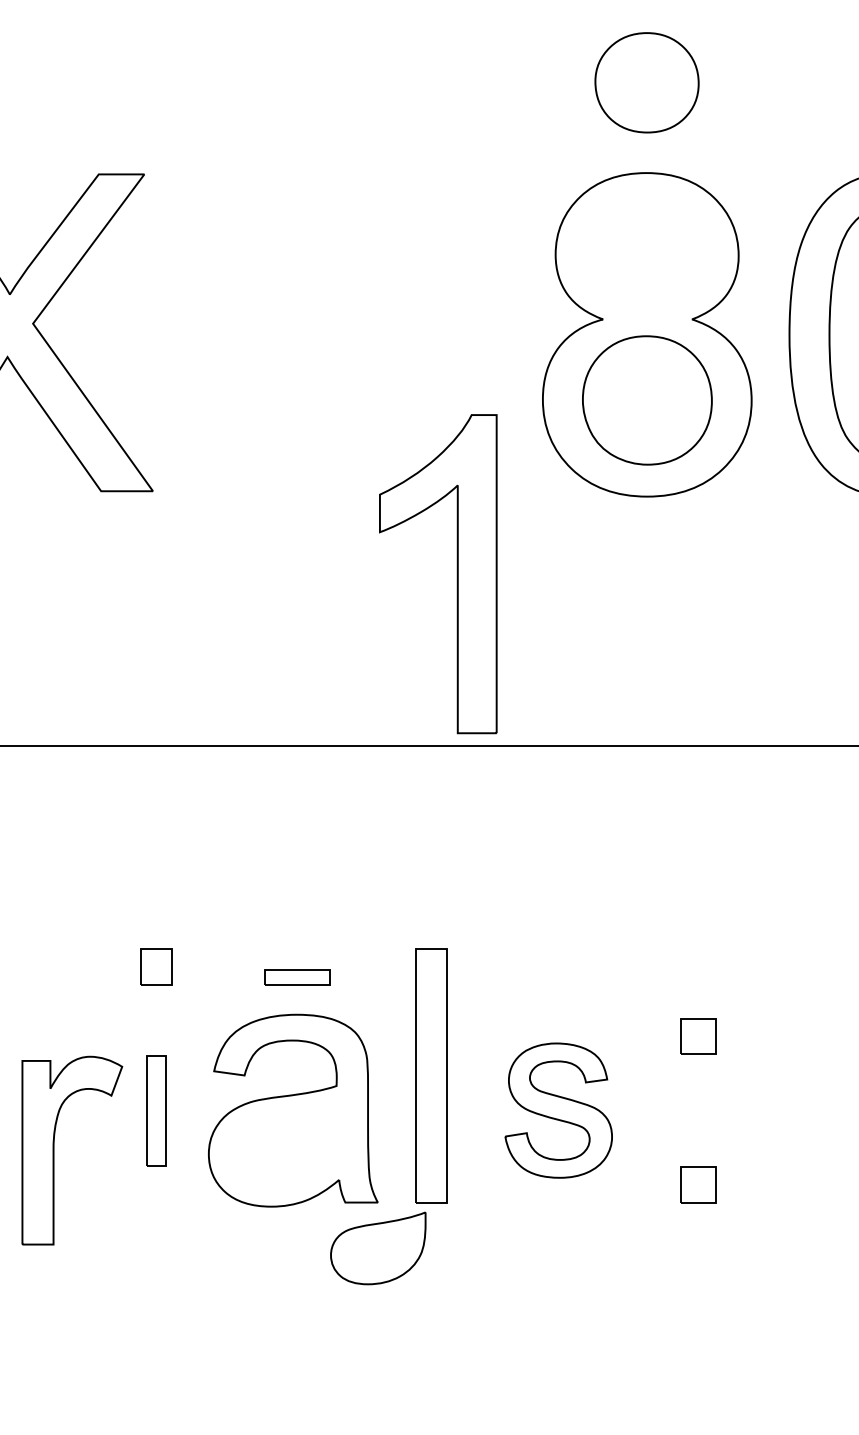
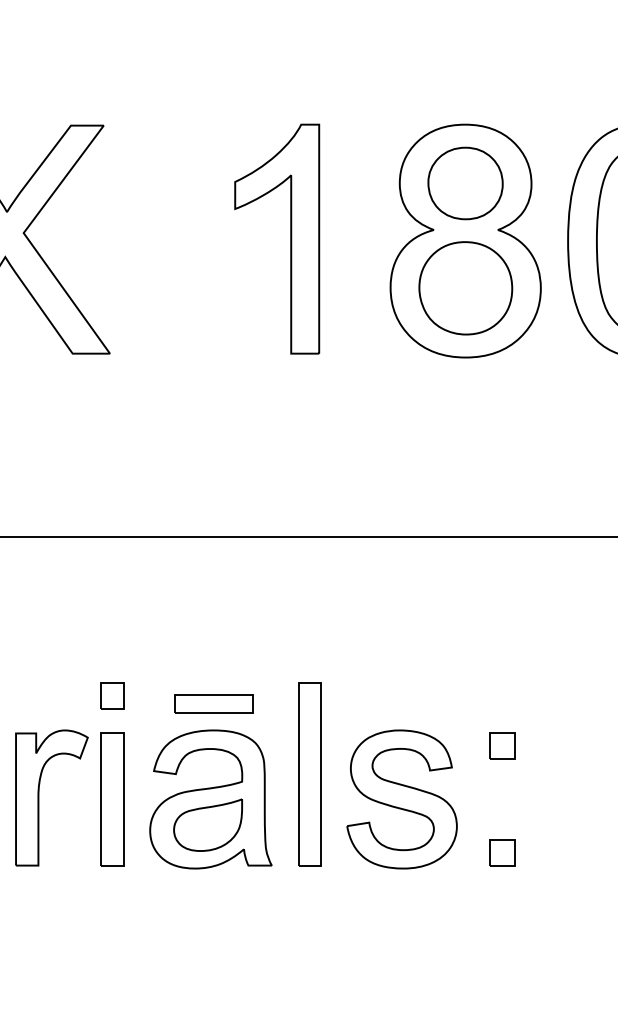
part: (646, 82) -> (465, 183), moved
part: (456, 574) -> (290, 239), moved
part: (296, 977) -> (213, 703), size x1.67
part: (156, 1110) -> (112, 799), size x1.67
part: (558, 1110) -> (401, 799), size x1.43
part: (54, 1150) -> (39, 797), moved
part: (378, 1248) -> (208, 825), moved

